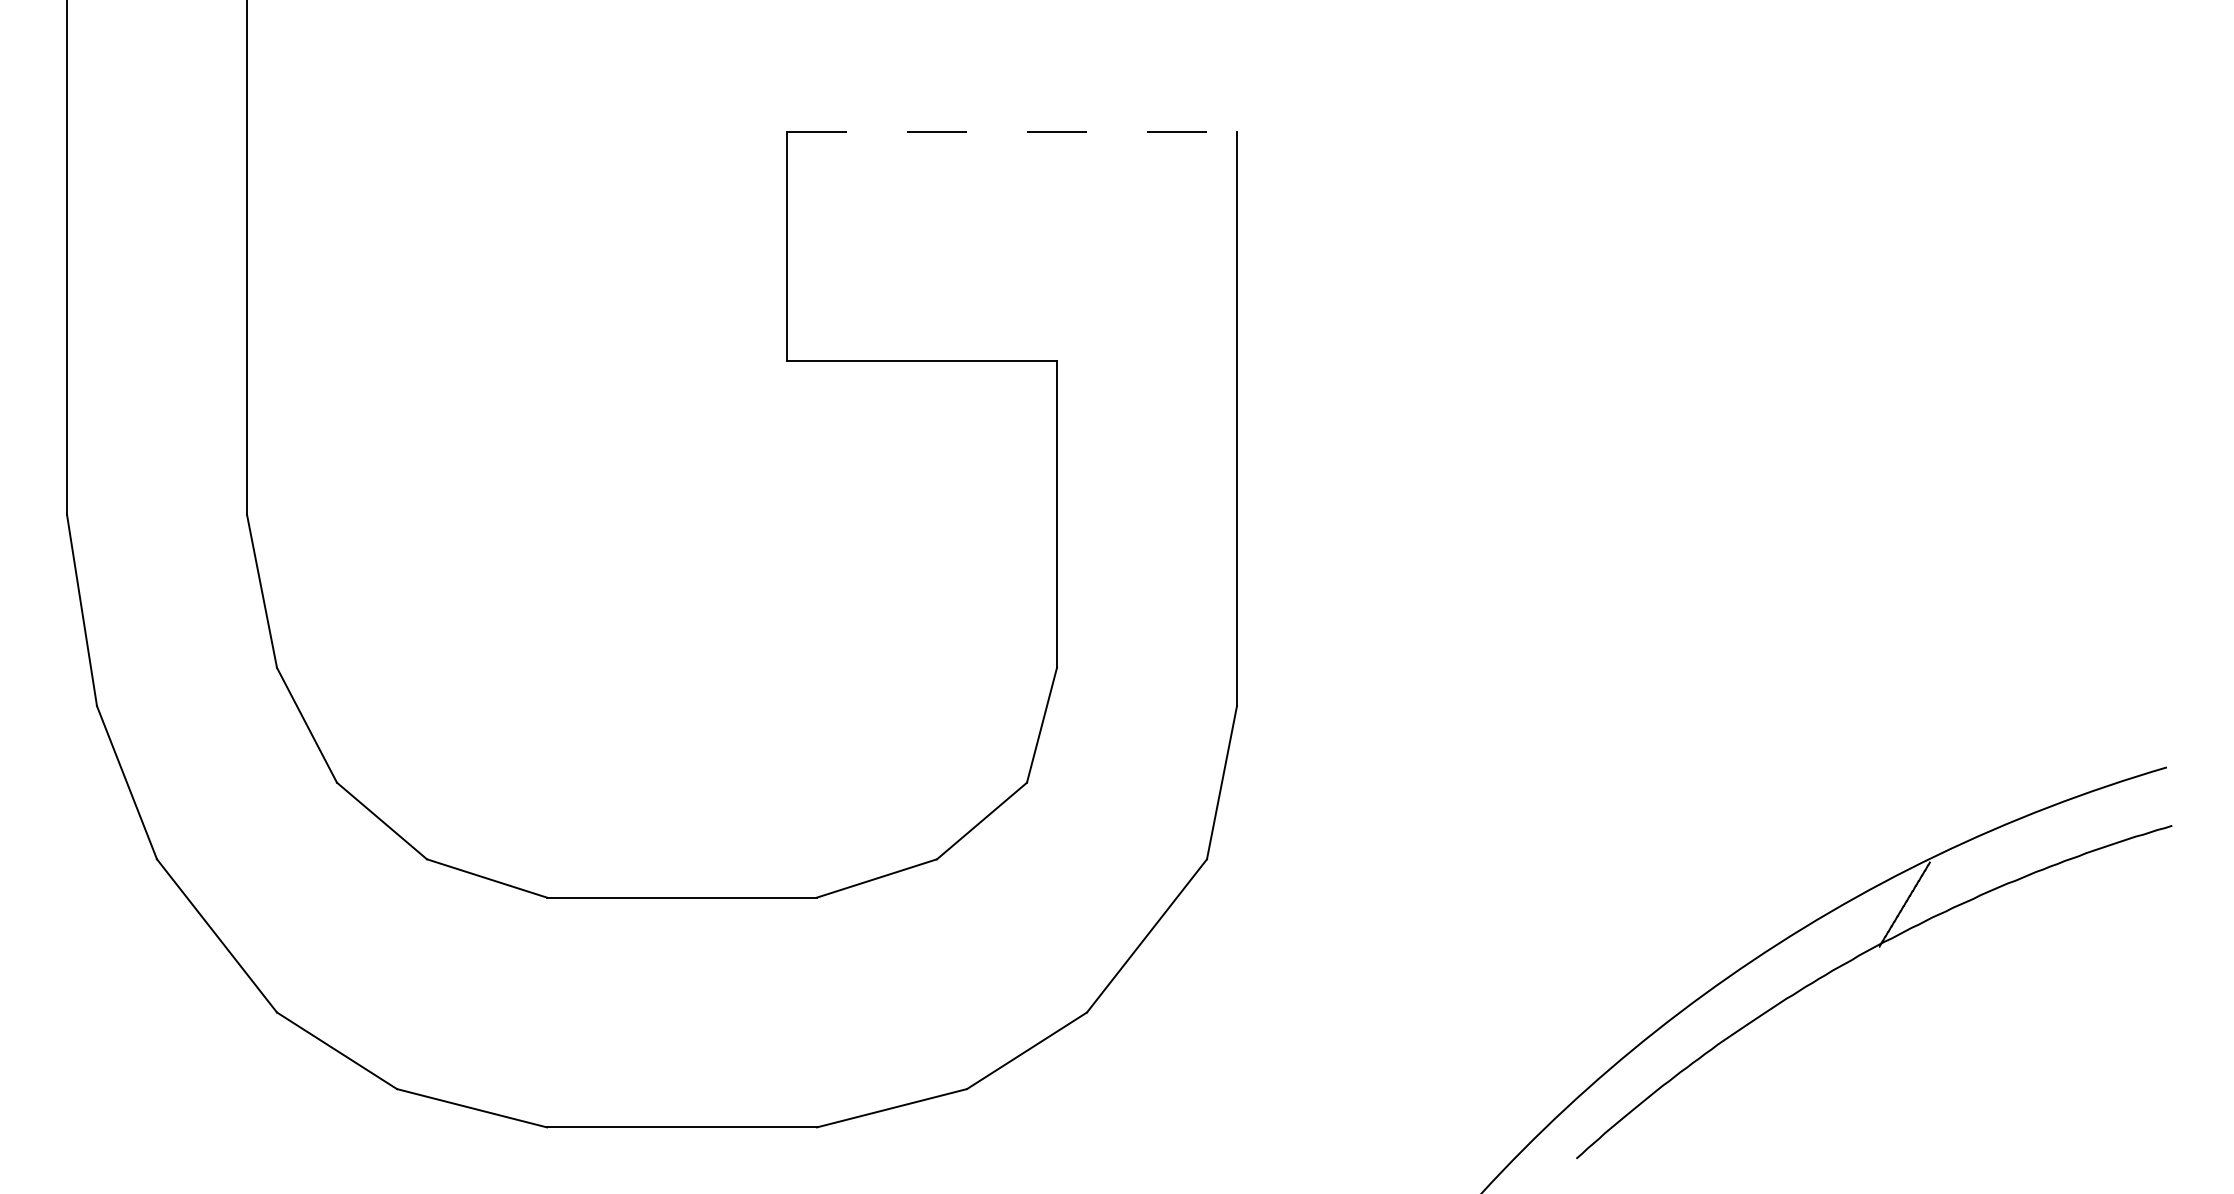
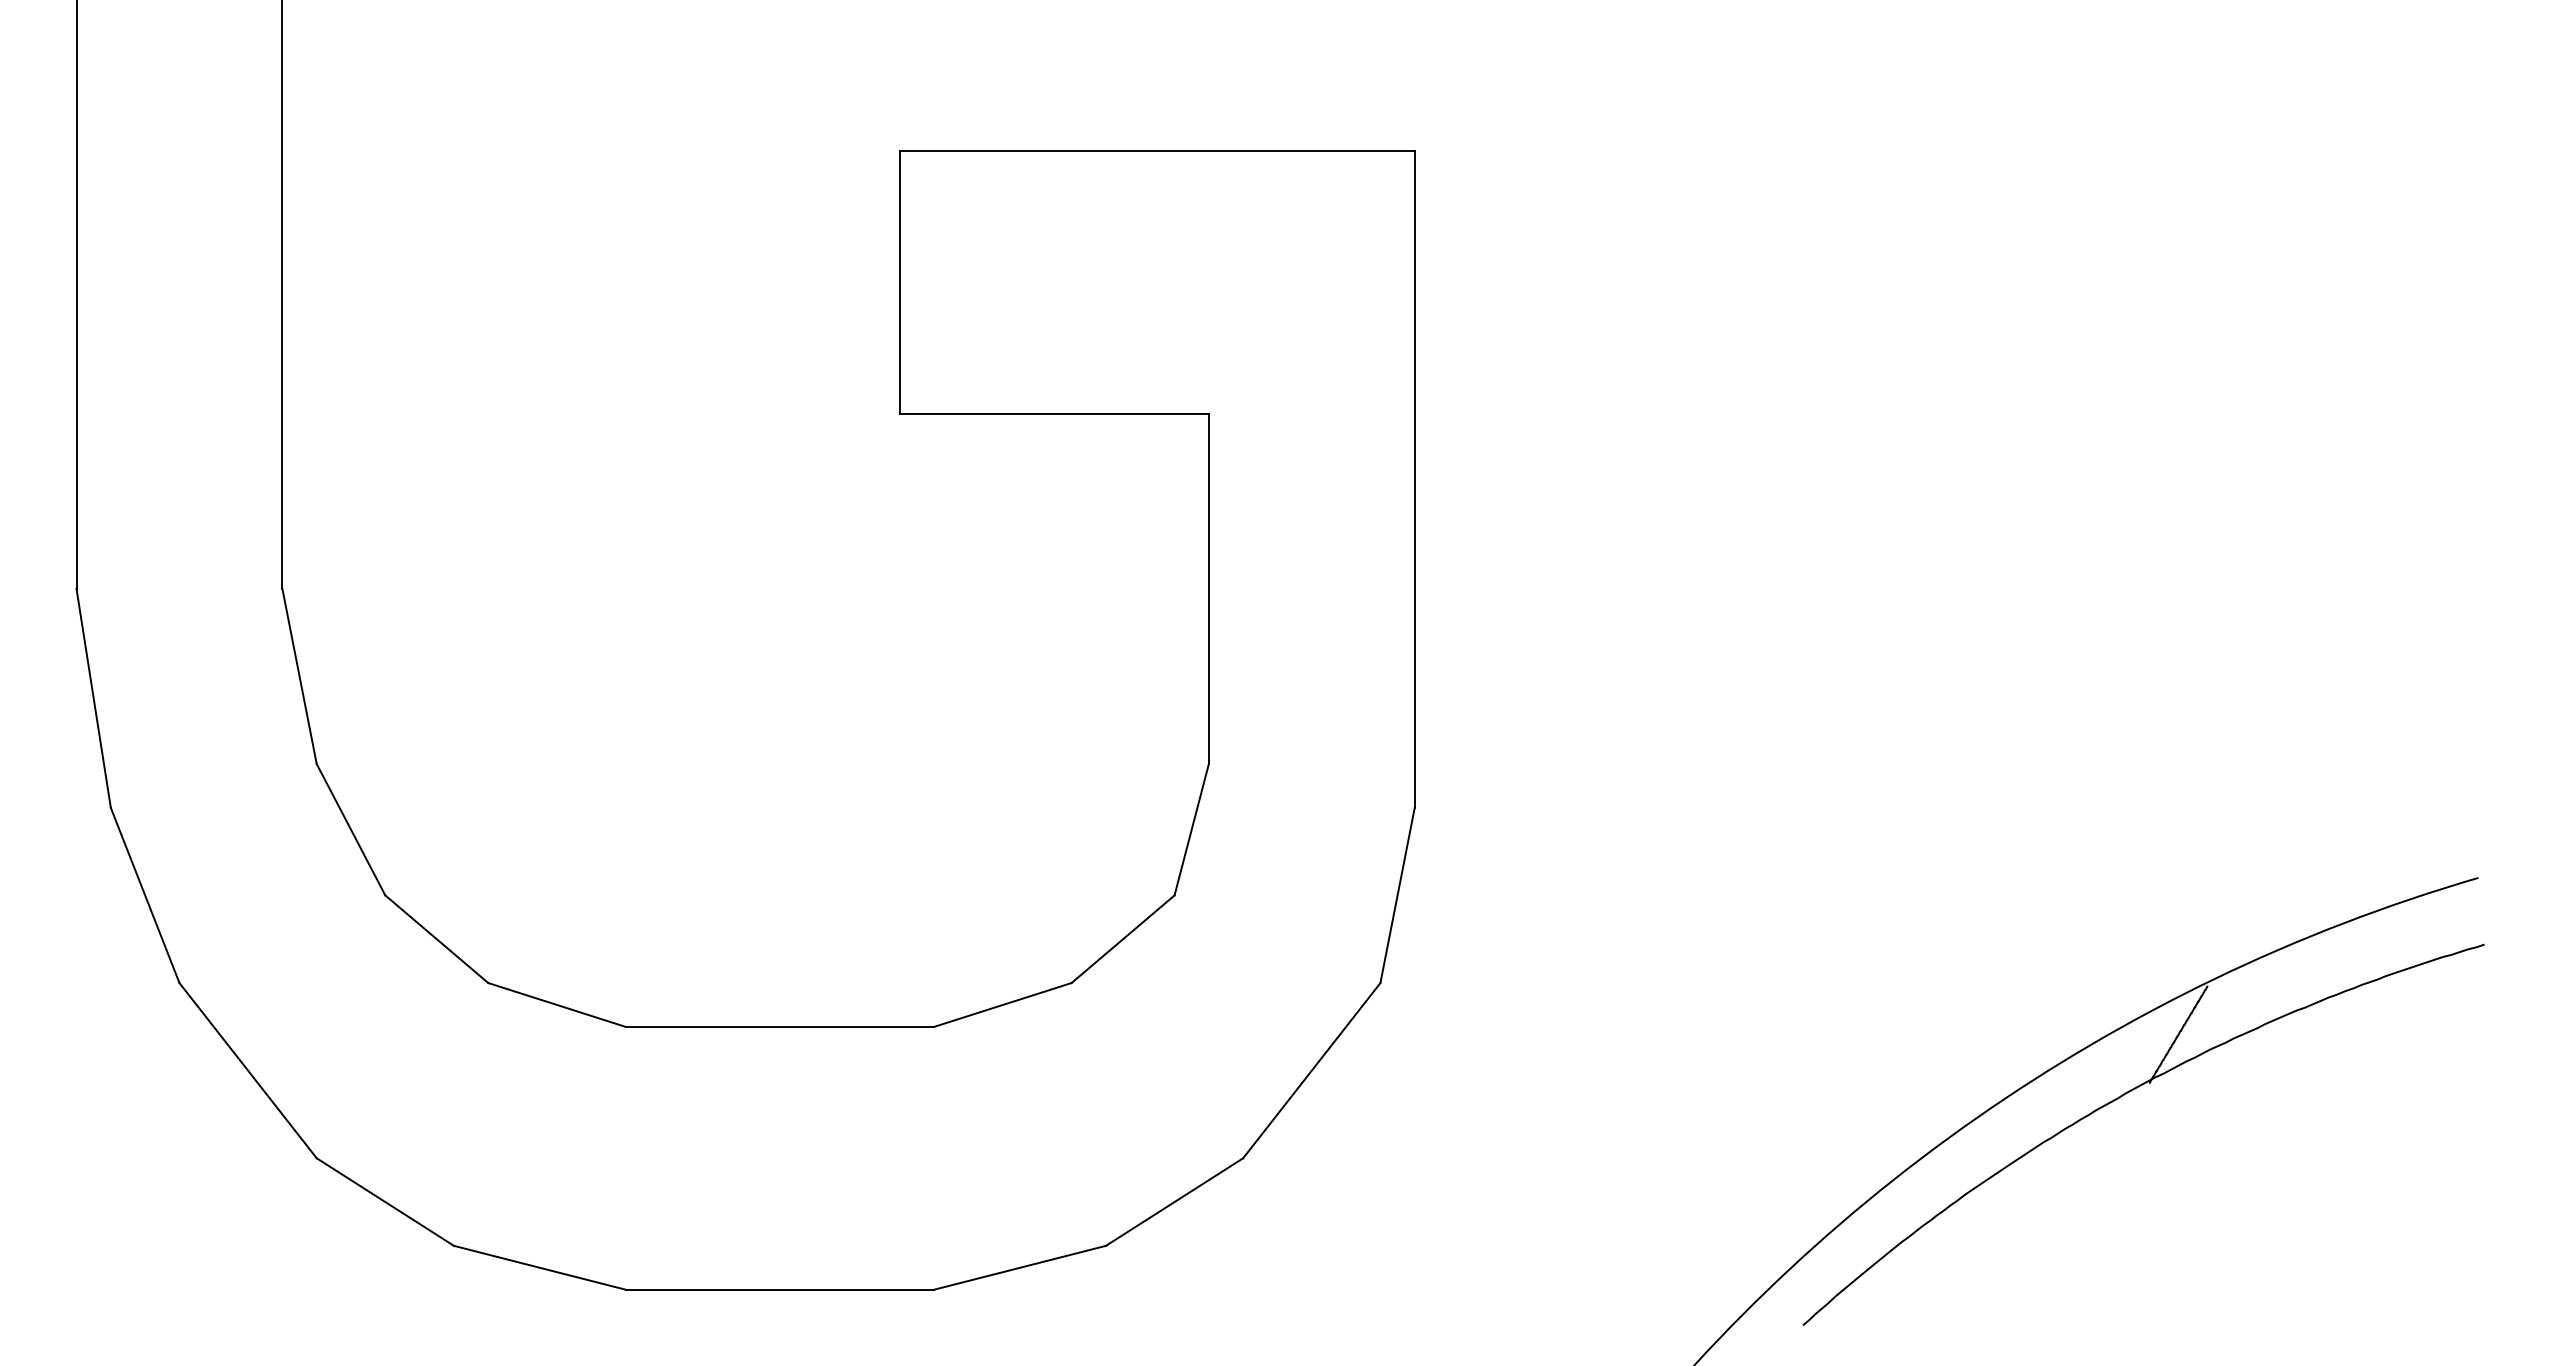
line: (1012, 131) -> (1157, 150), dashed -> solid

